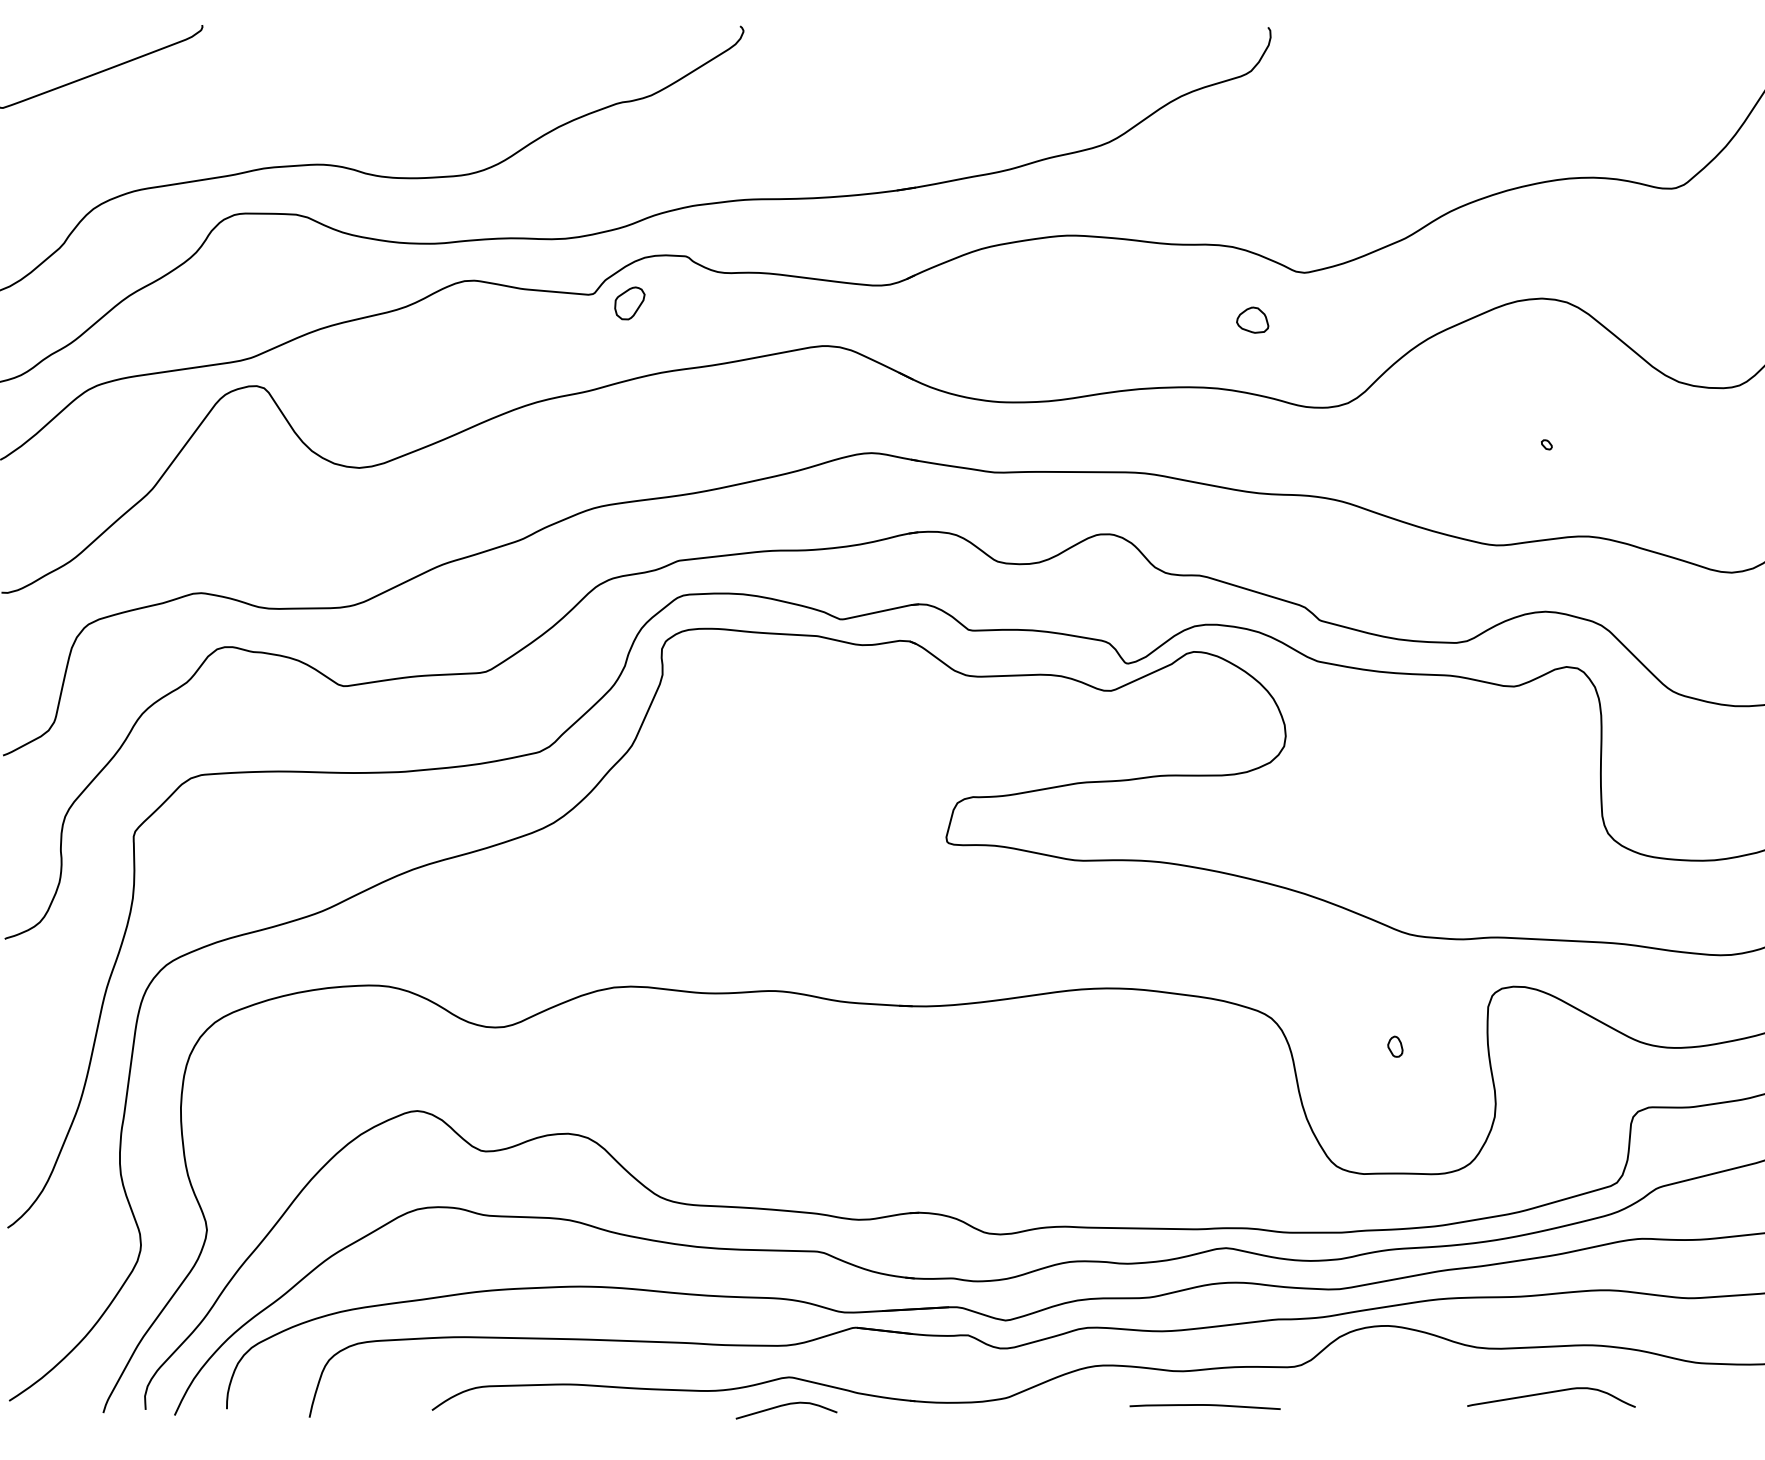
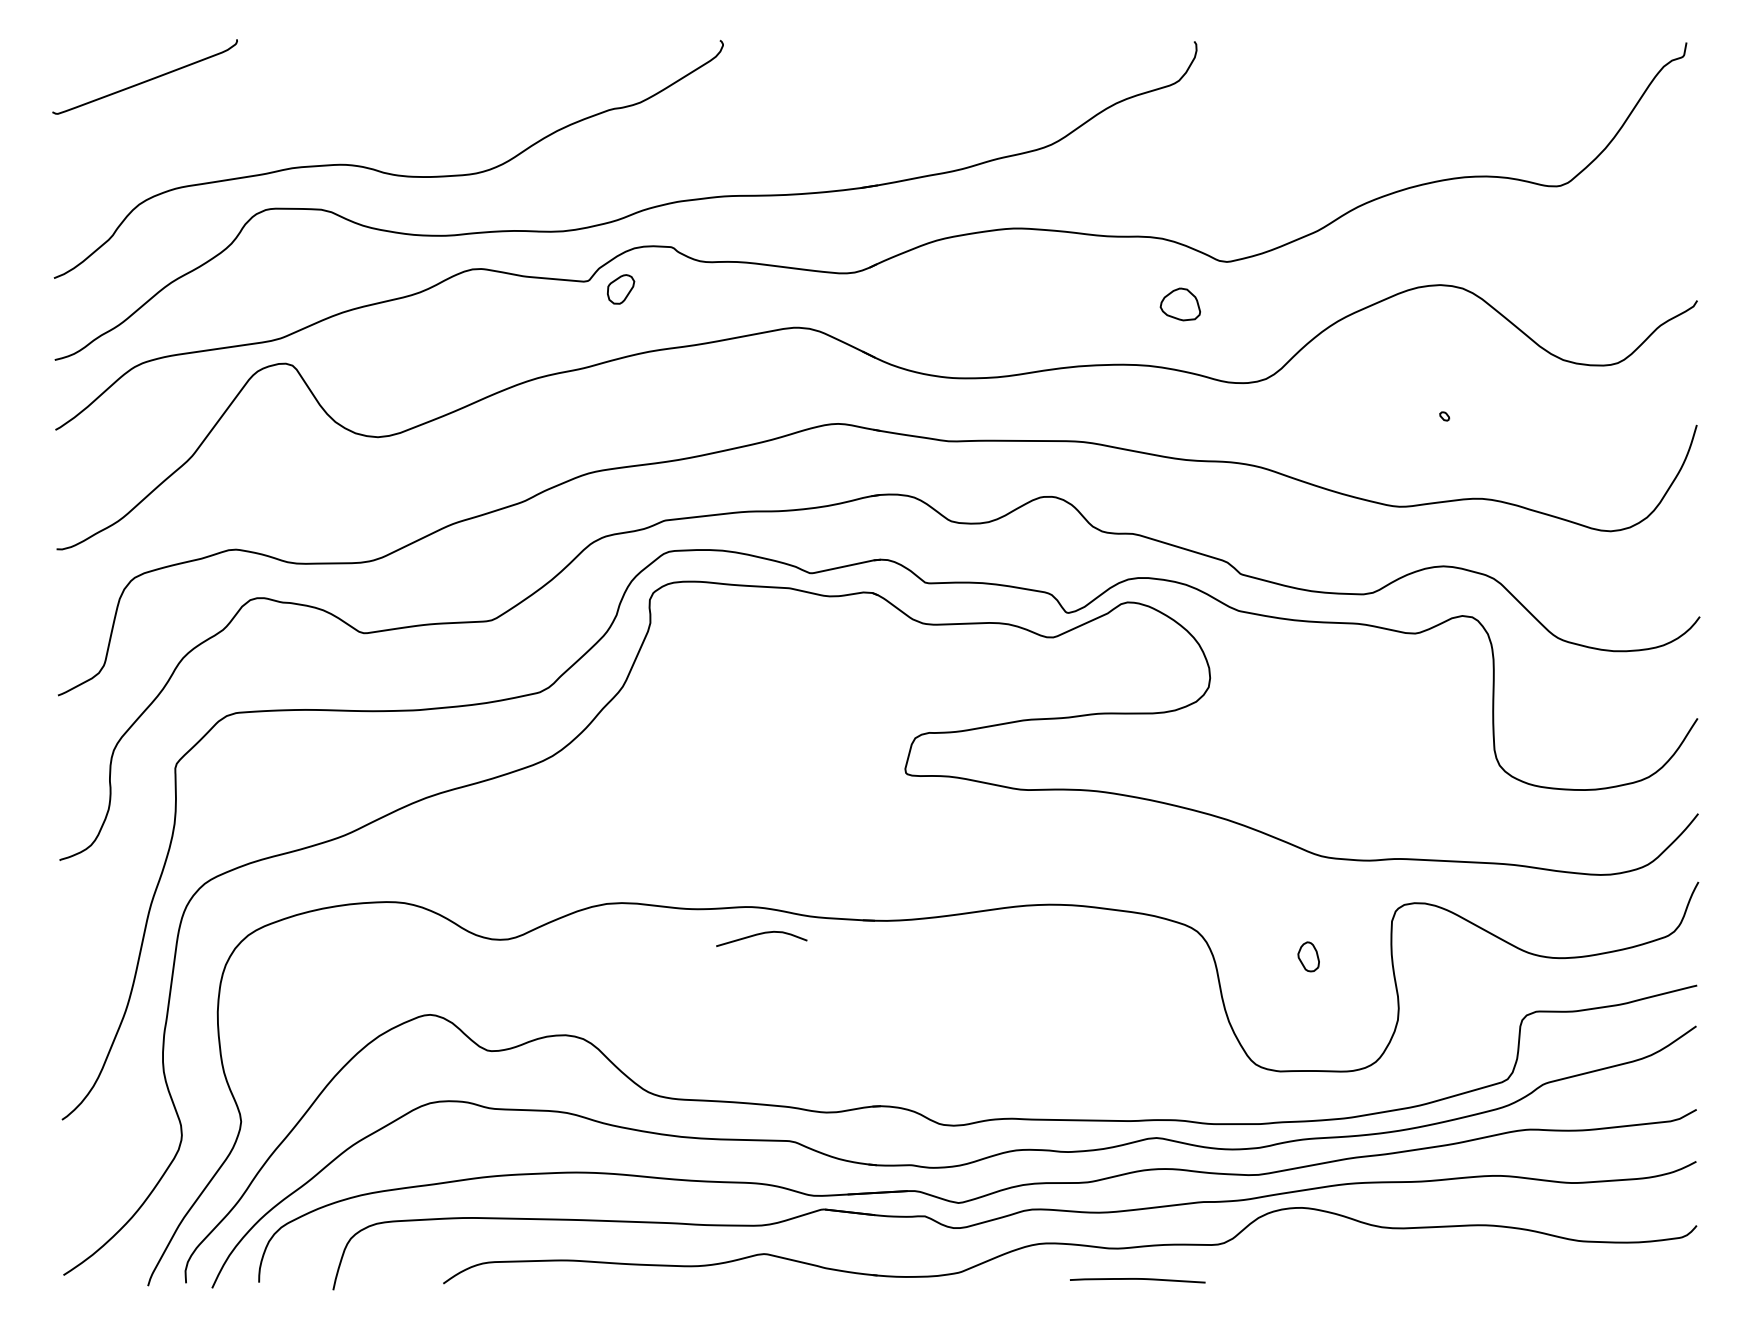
part: (1252, 320) -> (1180, 304), size x1.4
part: (1395, 1047) -> (1308, 957), size x1.6
curve: (1551, 1393) -> (1448, 1268), removed
curve: (786, 1405) -> (761, 934), moved

